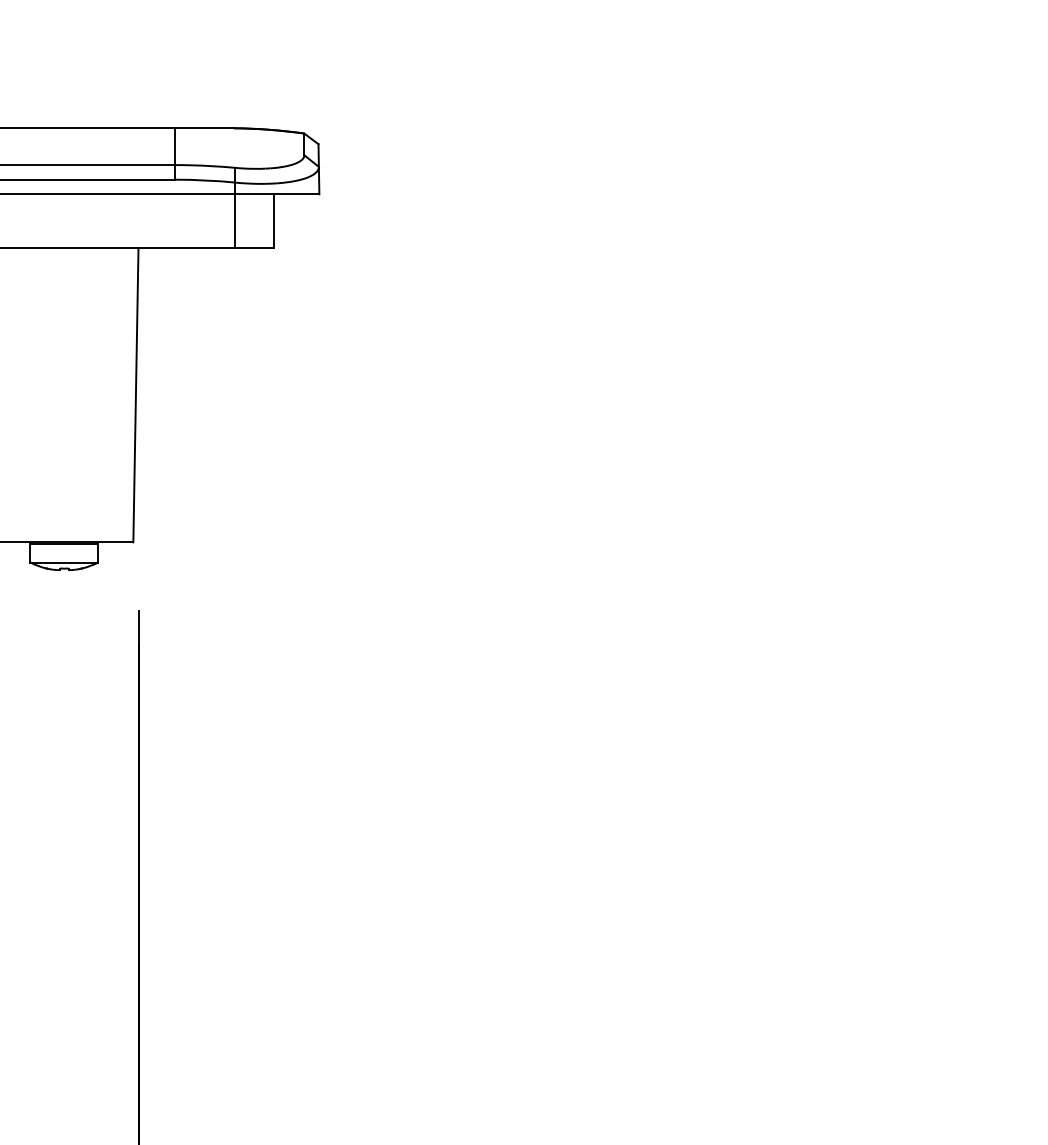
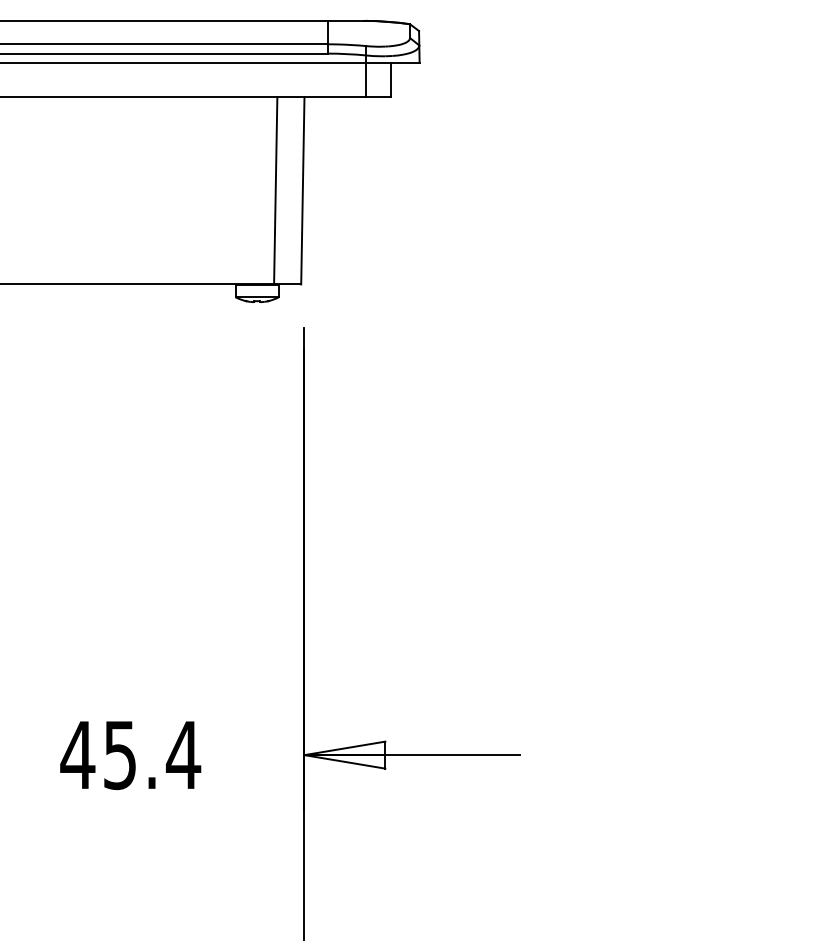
line: (92, 394) -> (275, 190), added

